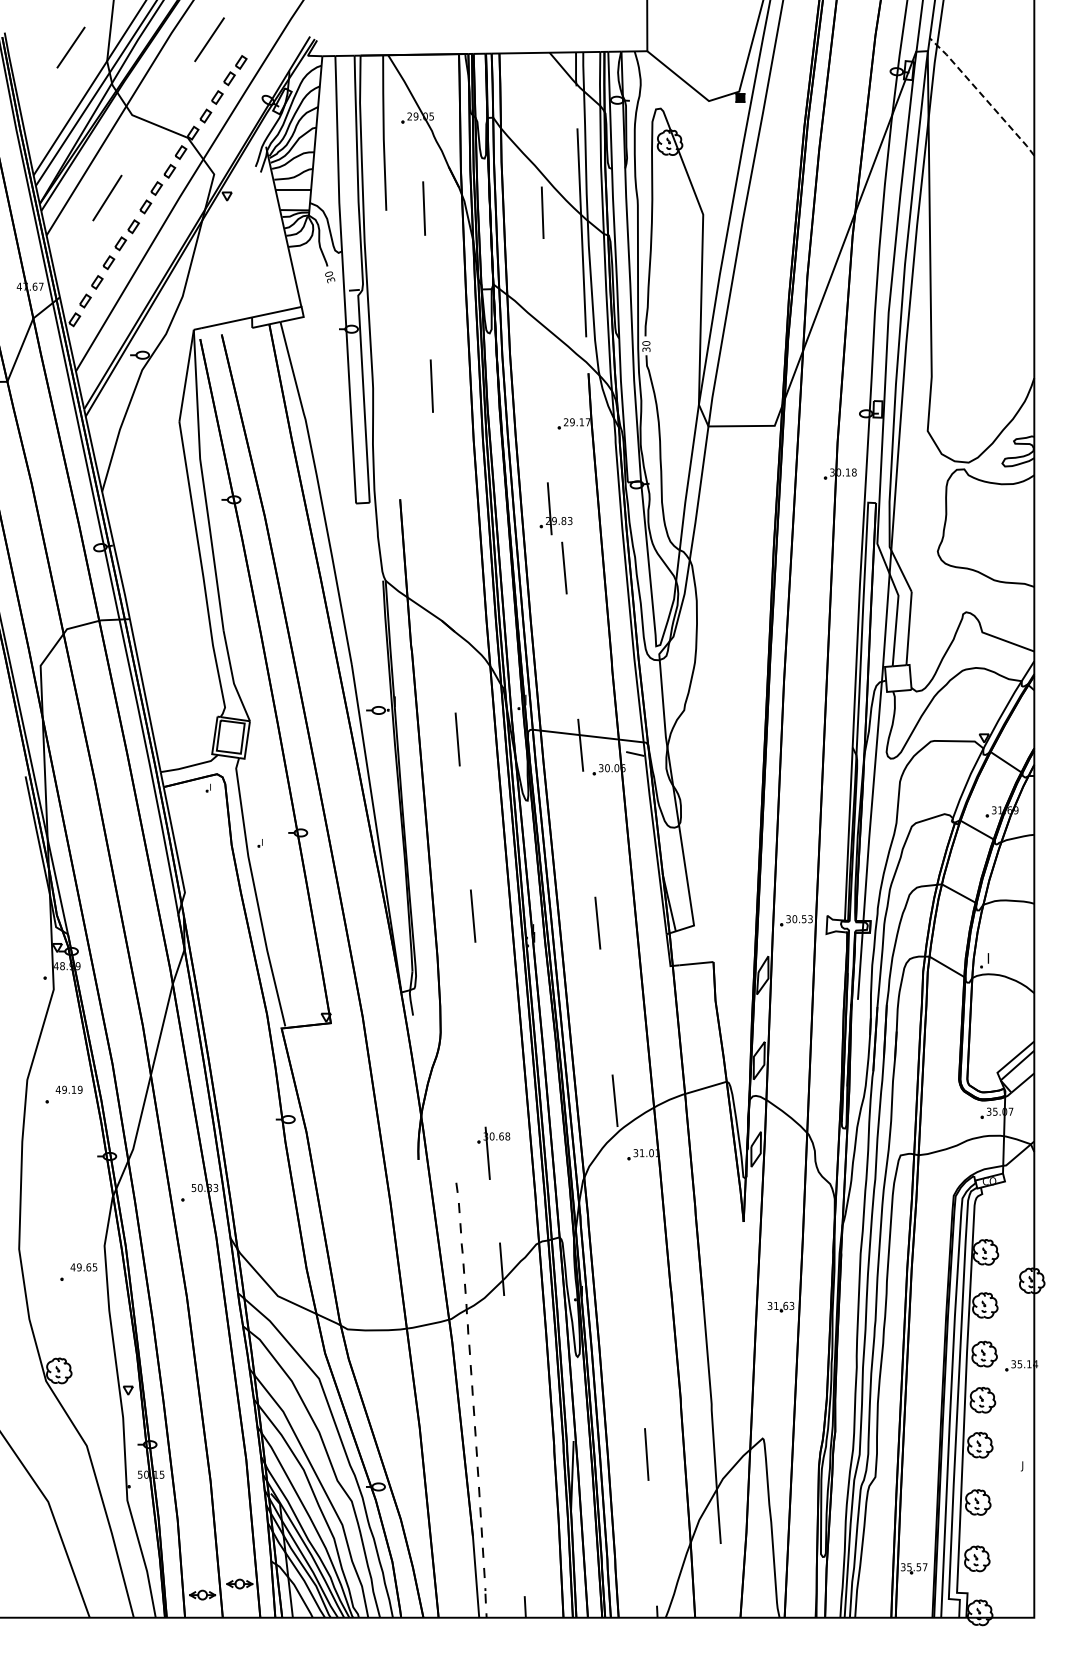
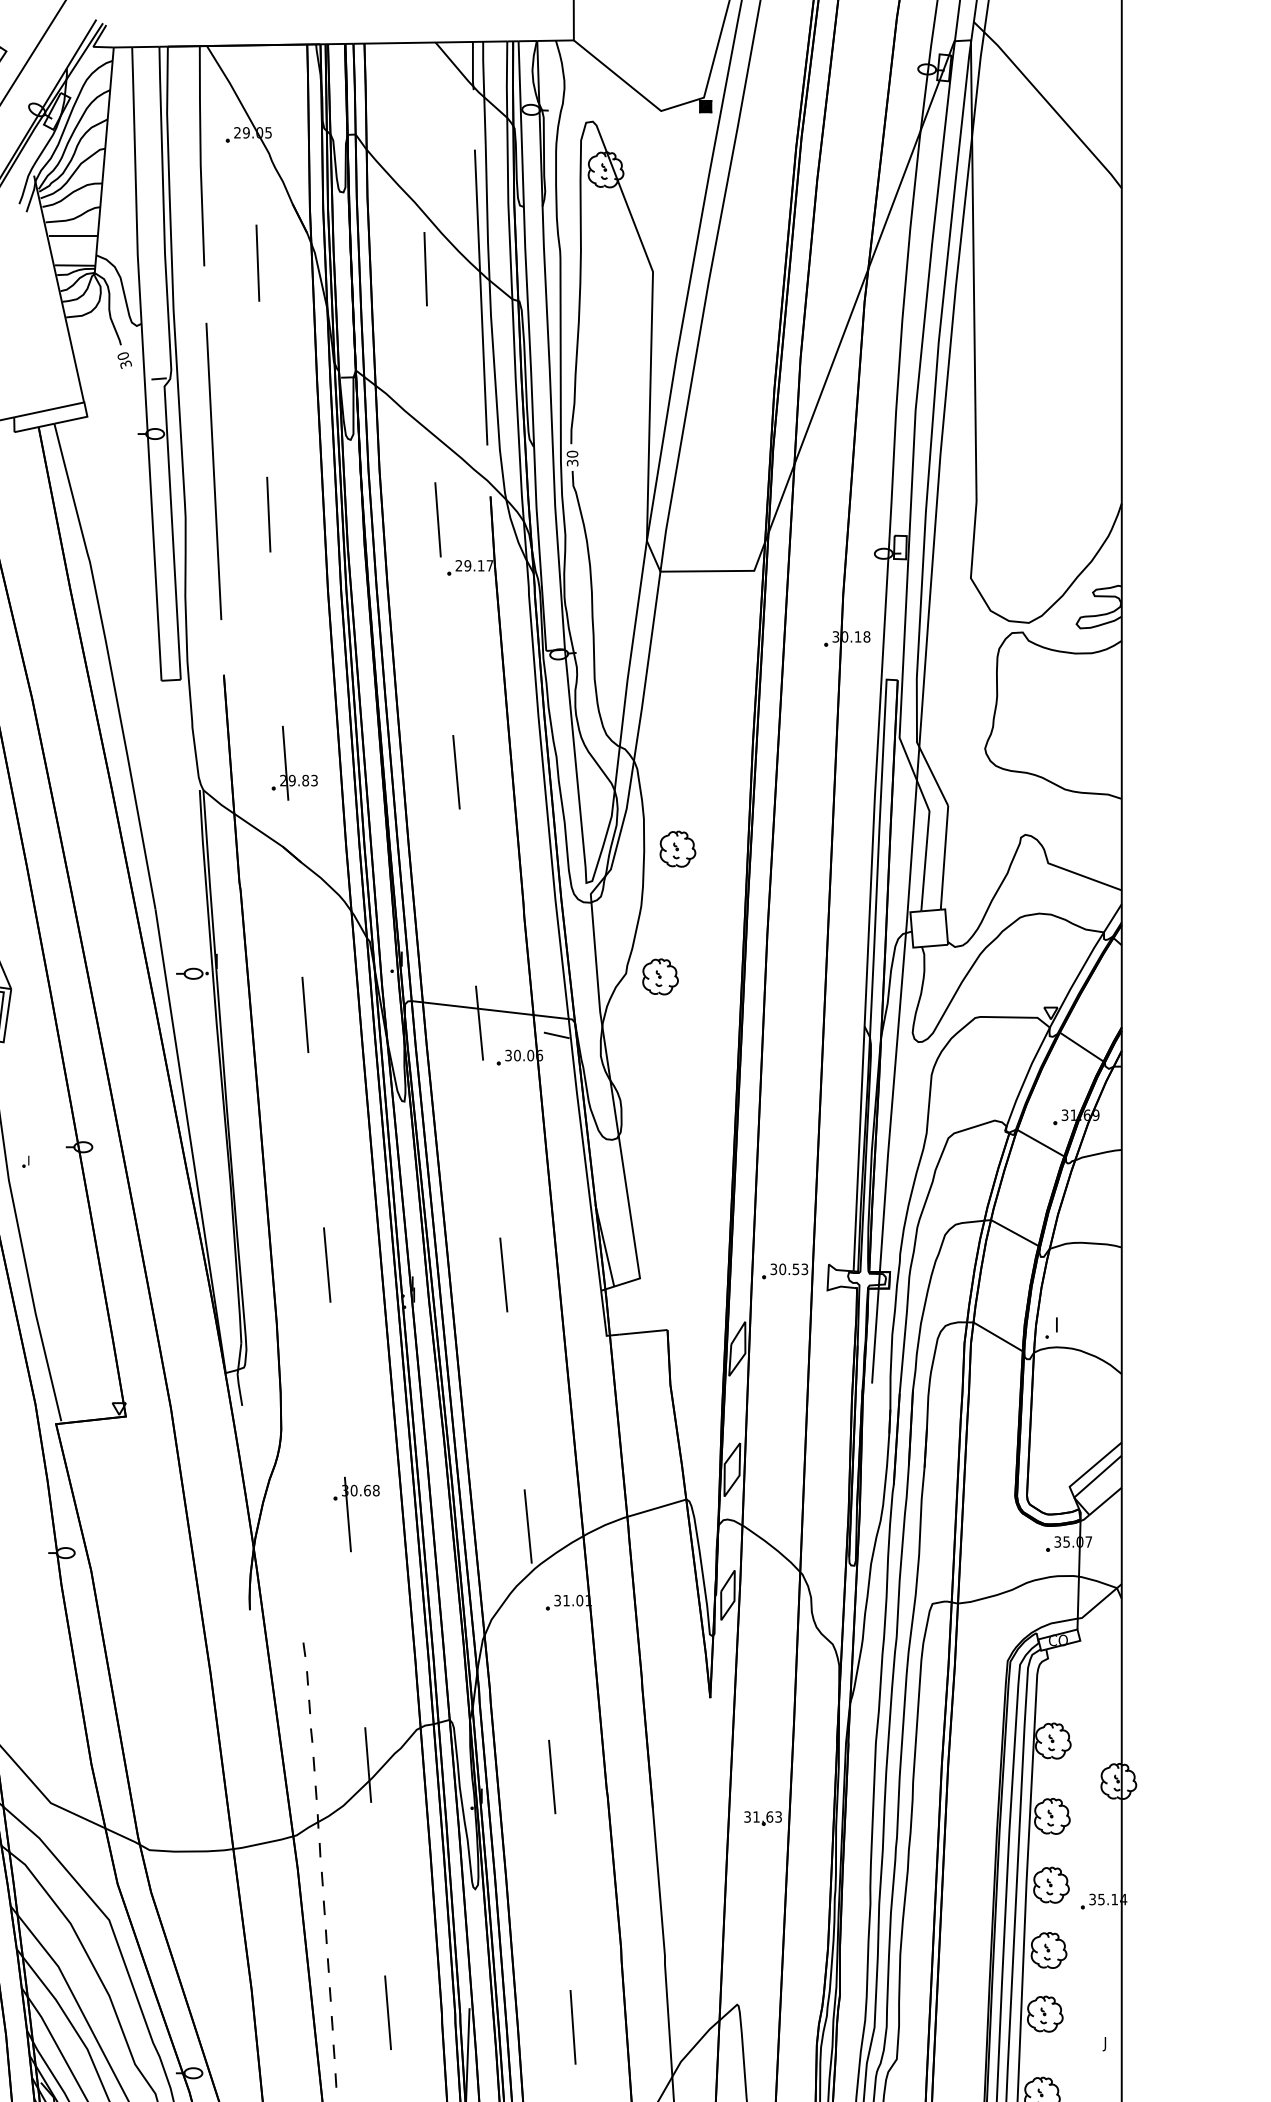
line: (982, 95) -> (1048, 103), dashed -> solid
line: (393, 355) -> (214, 471), added
line: (551, 389) -> (438, 519), added
part: (555, 508) -> (293, 762), moved
part: (720, 622) -> (677, 849), added
part: (708, 712) -> (660, 976), added
part: (493, 1152) -> (356, 1513), moved
line: (632, 1277) -> (552, 1776), added
line: (516, 1444) -> (388, 2013), added

